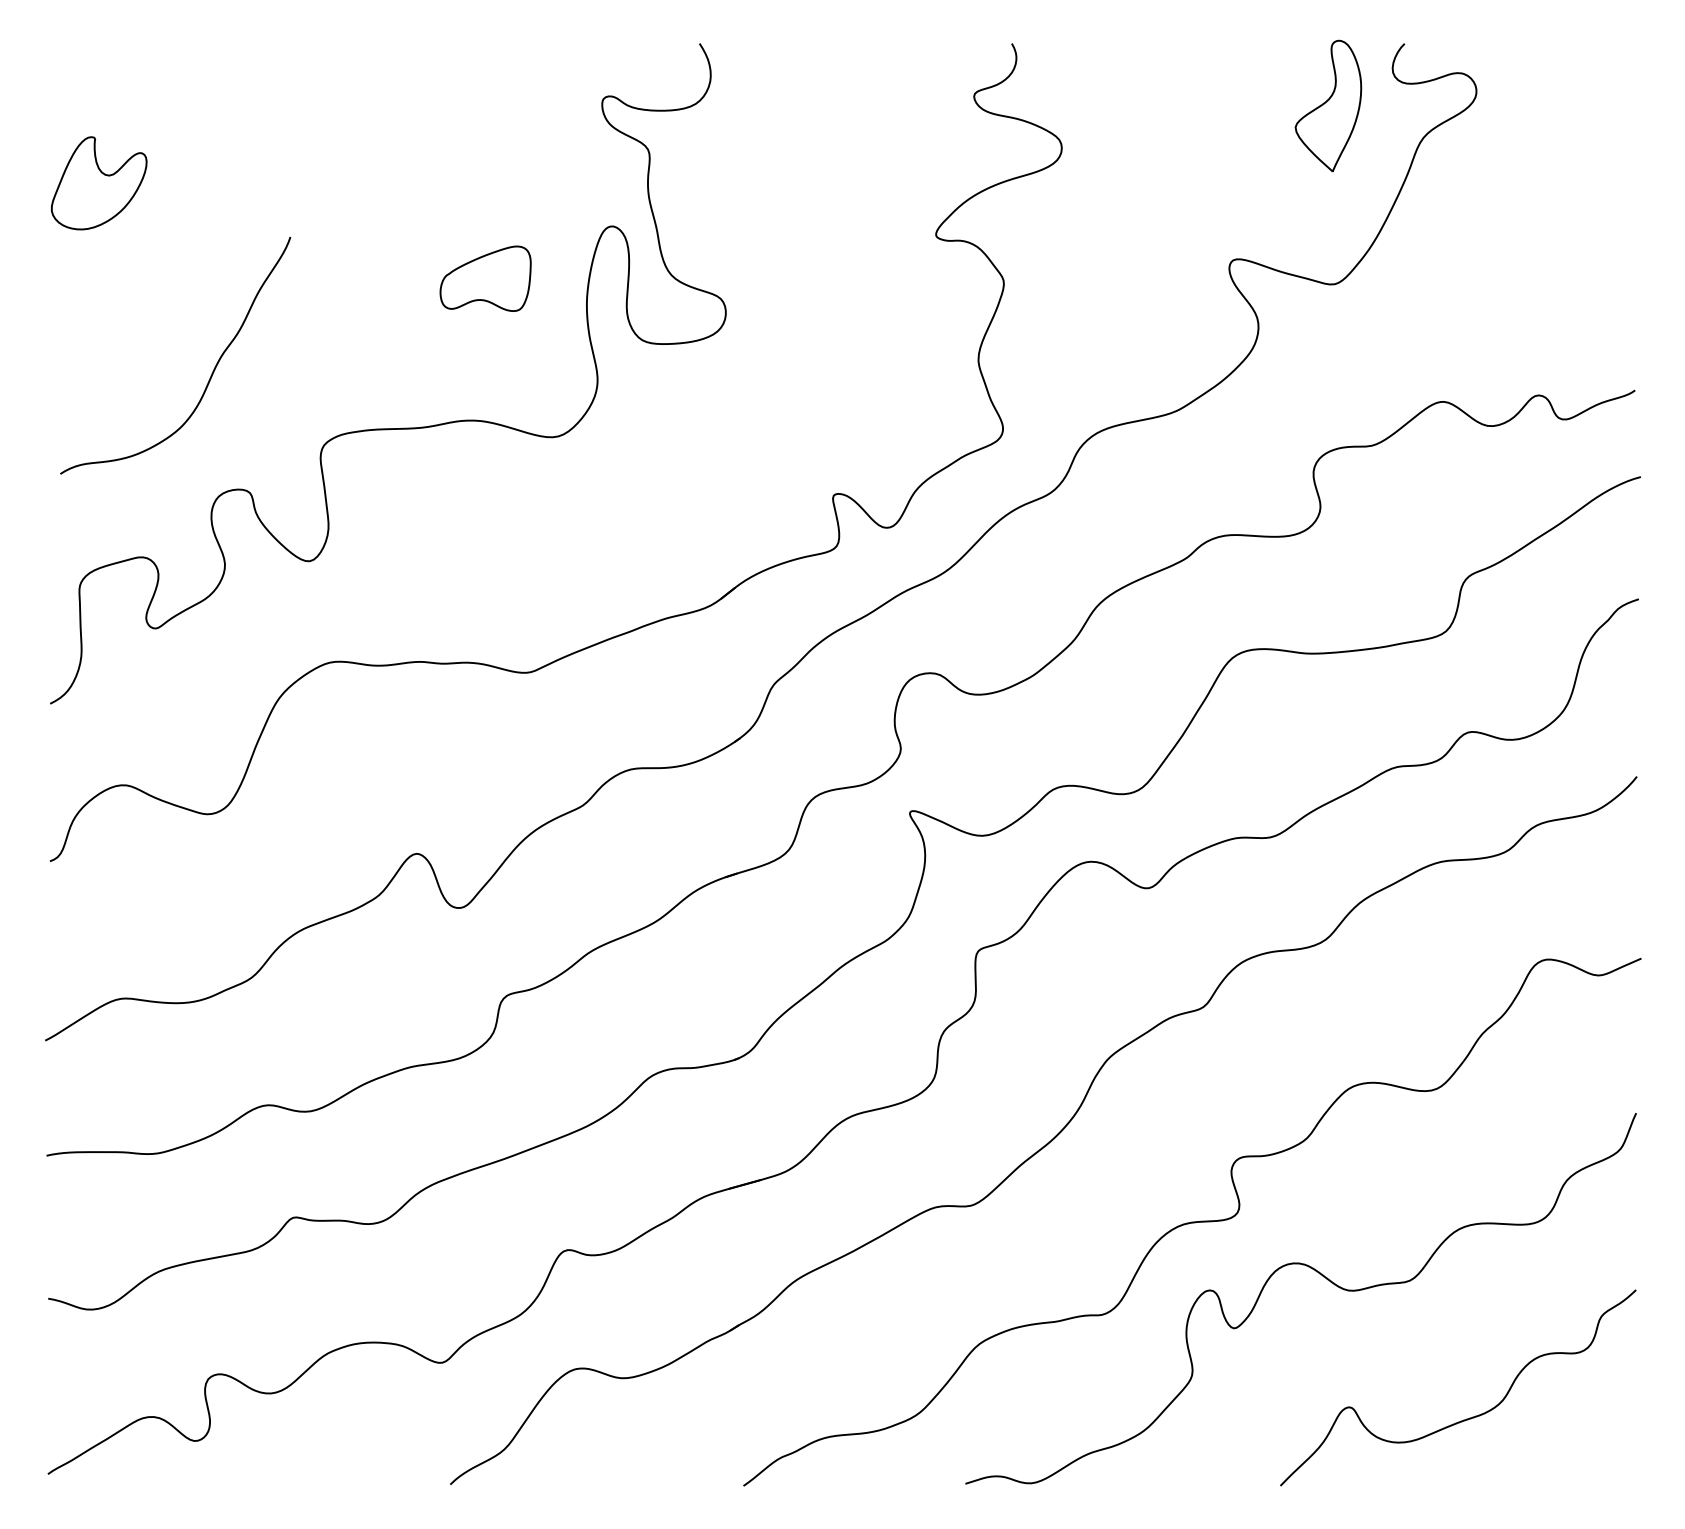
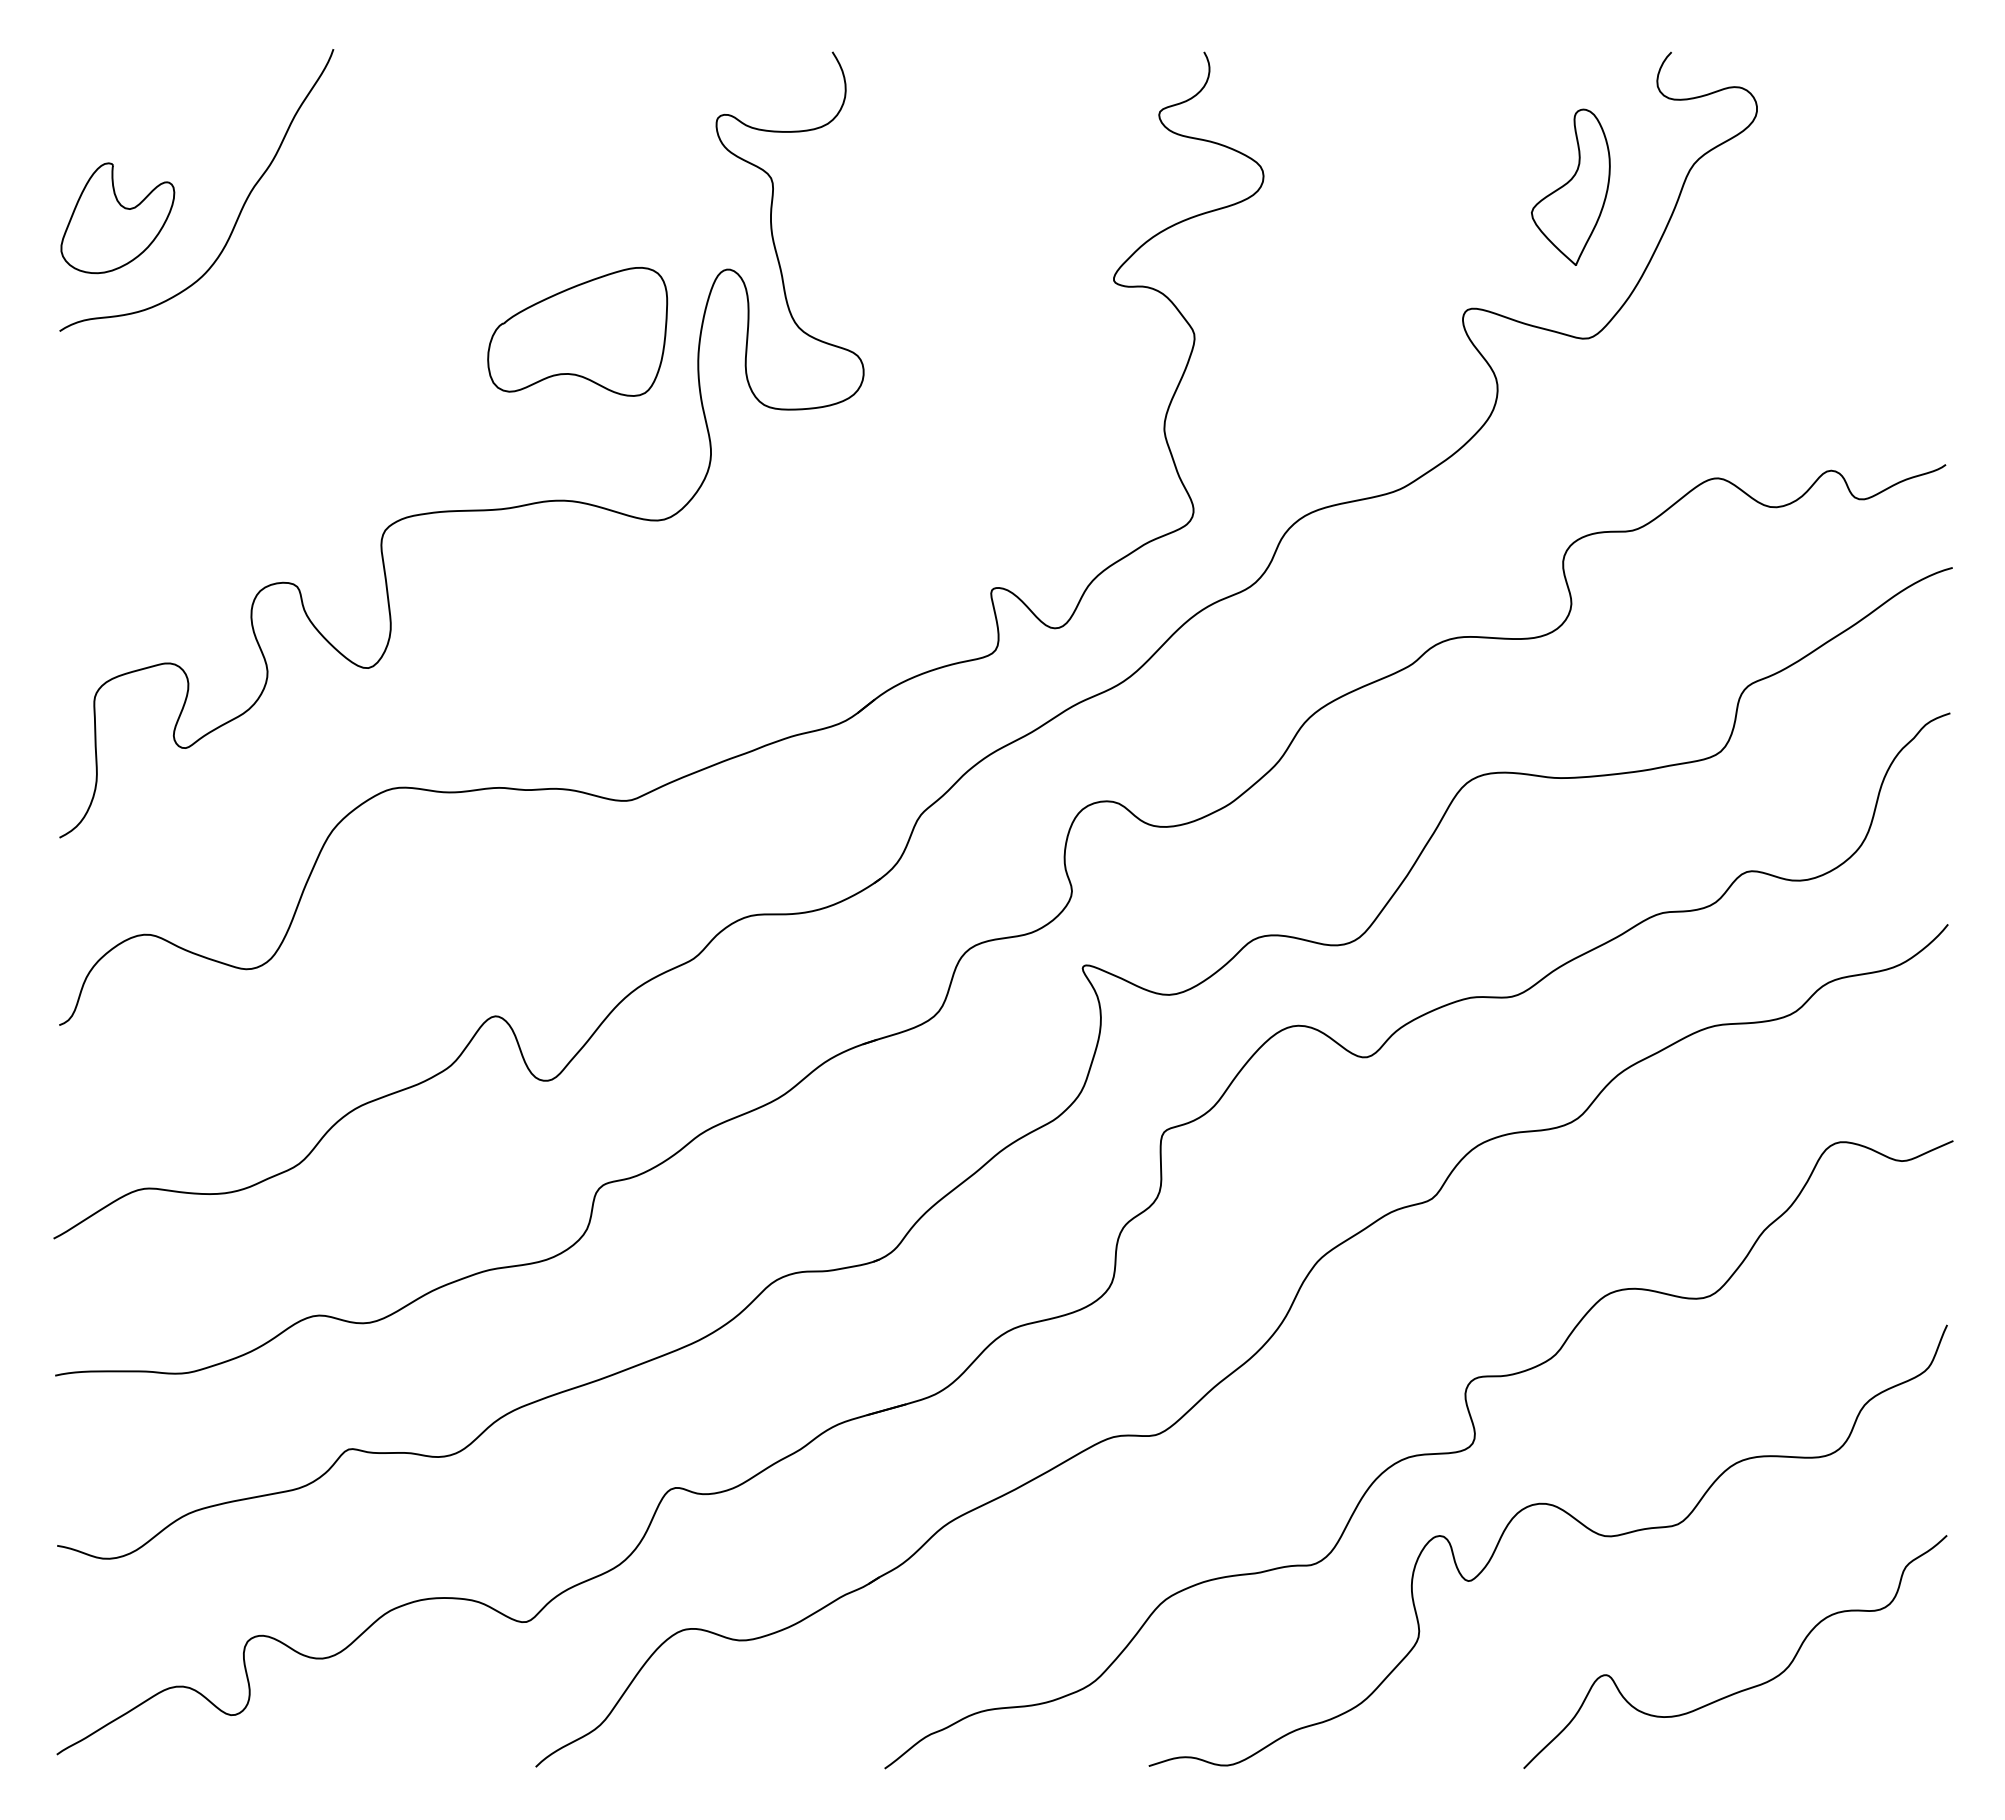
part: (1328, 105) -> (1570, 186), moved
part: (485, 278) -> (577, 331), size x1.67
curve: (212, 371) -> (240, 209), moved

